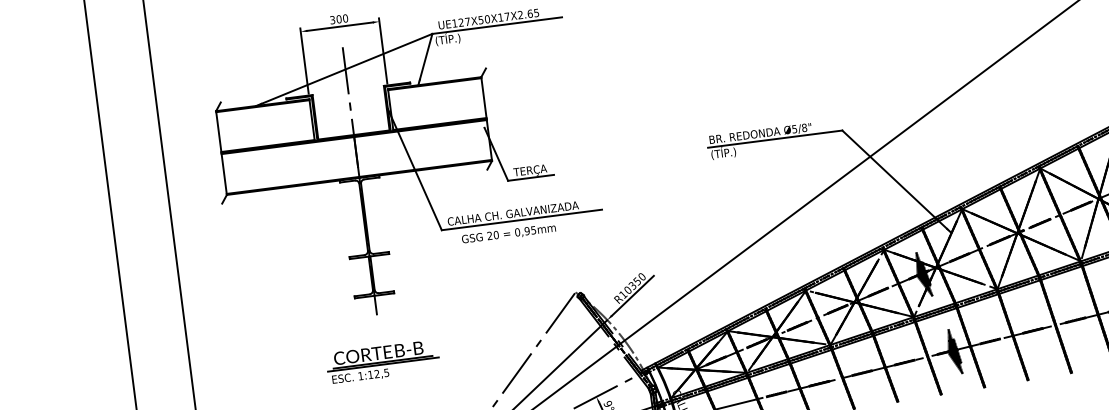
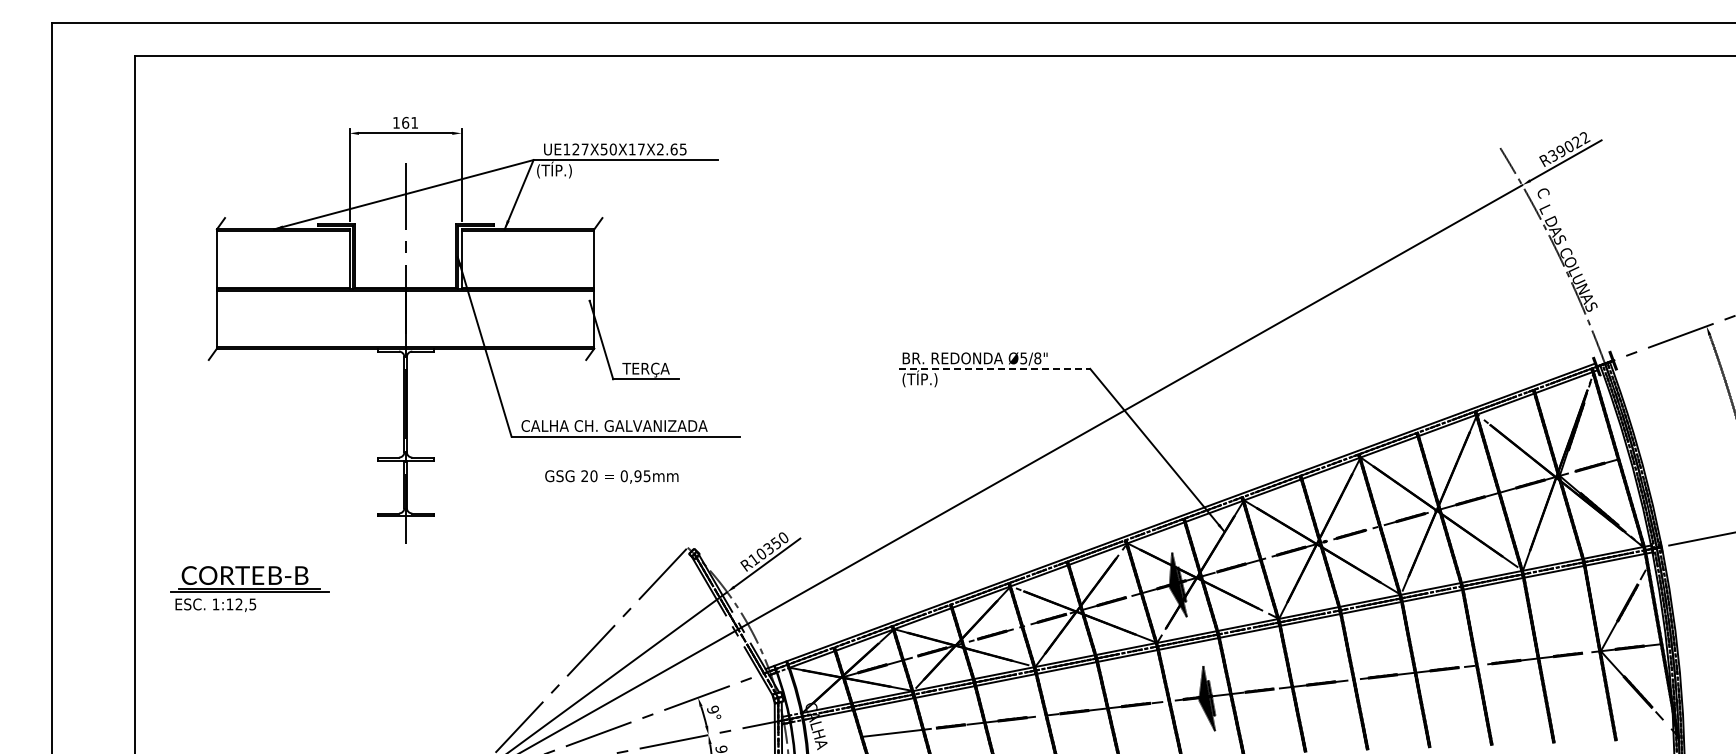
text: (339, 19) -> (405, 122), 300 -> 161
line: (775, 138) -> (994, 368), solid -> dashed
text: (508, 233) -> (611, 476), moved
part: (382, 361) -> (249, 588), moved

